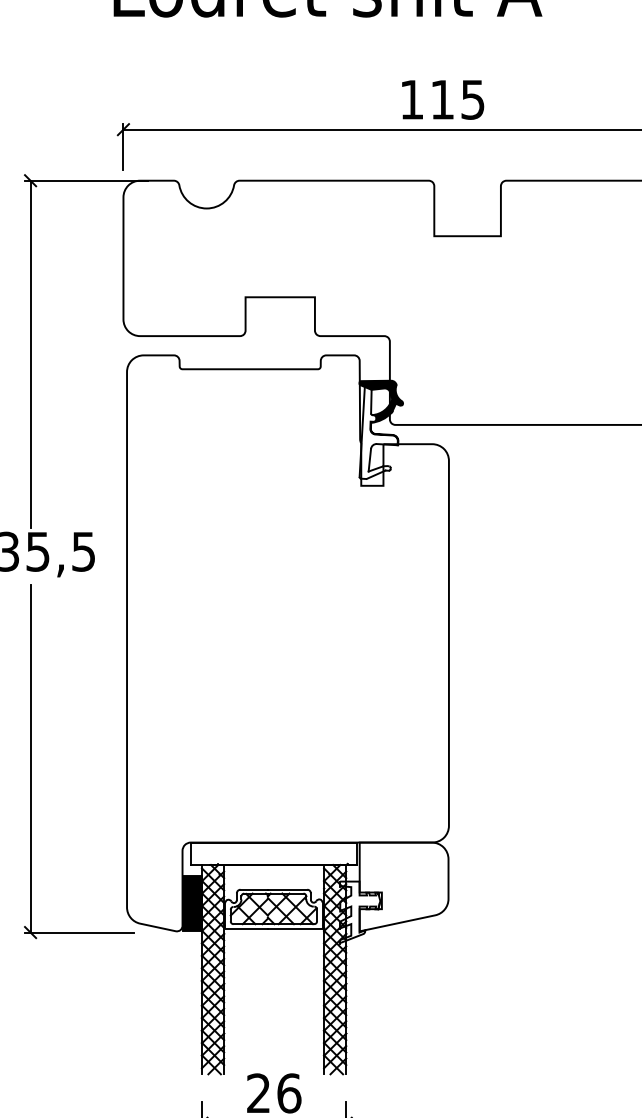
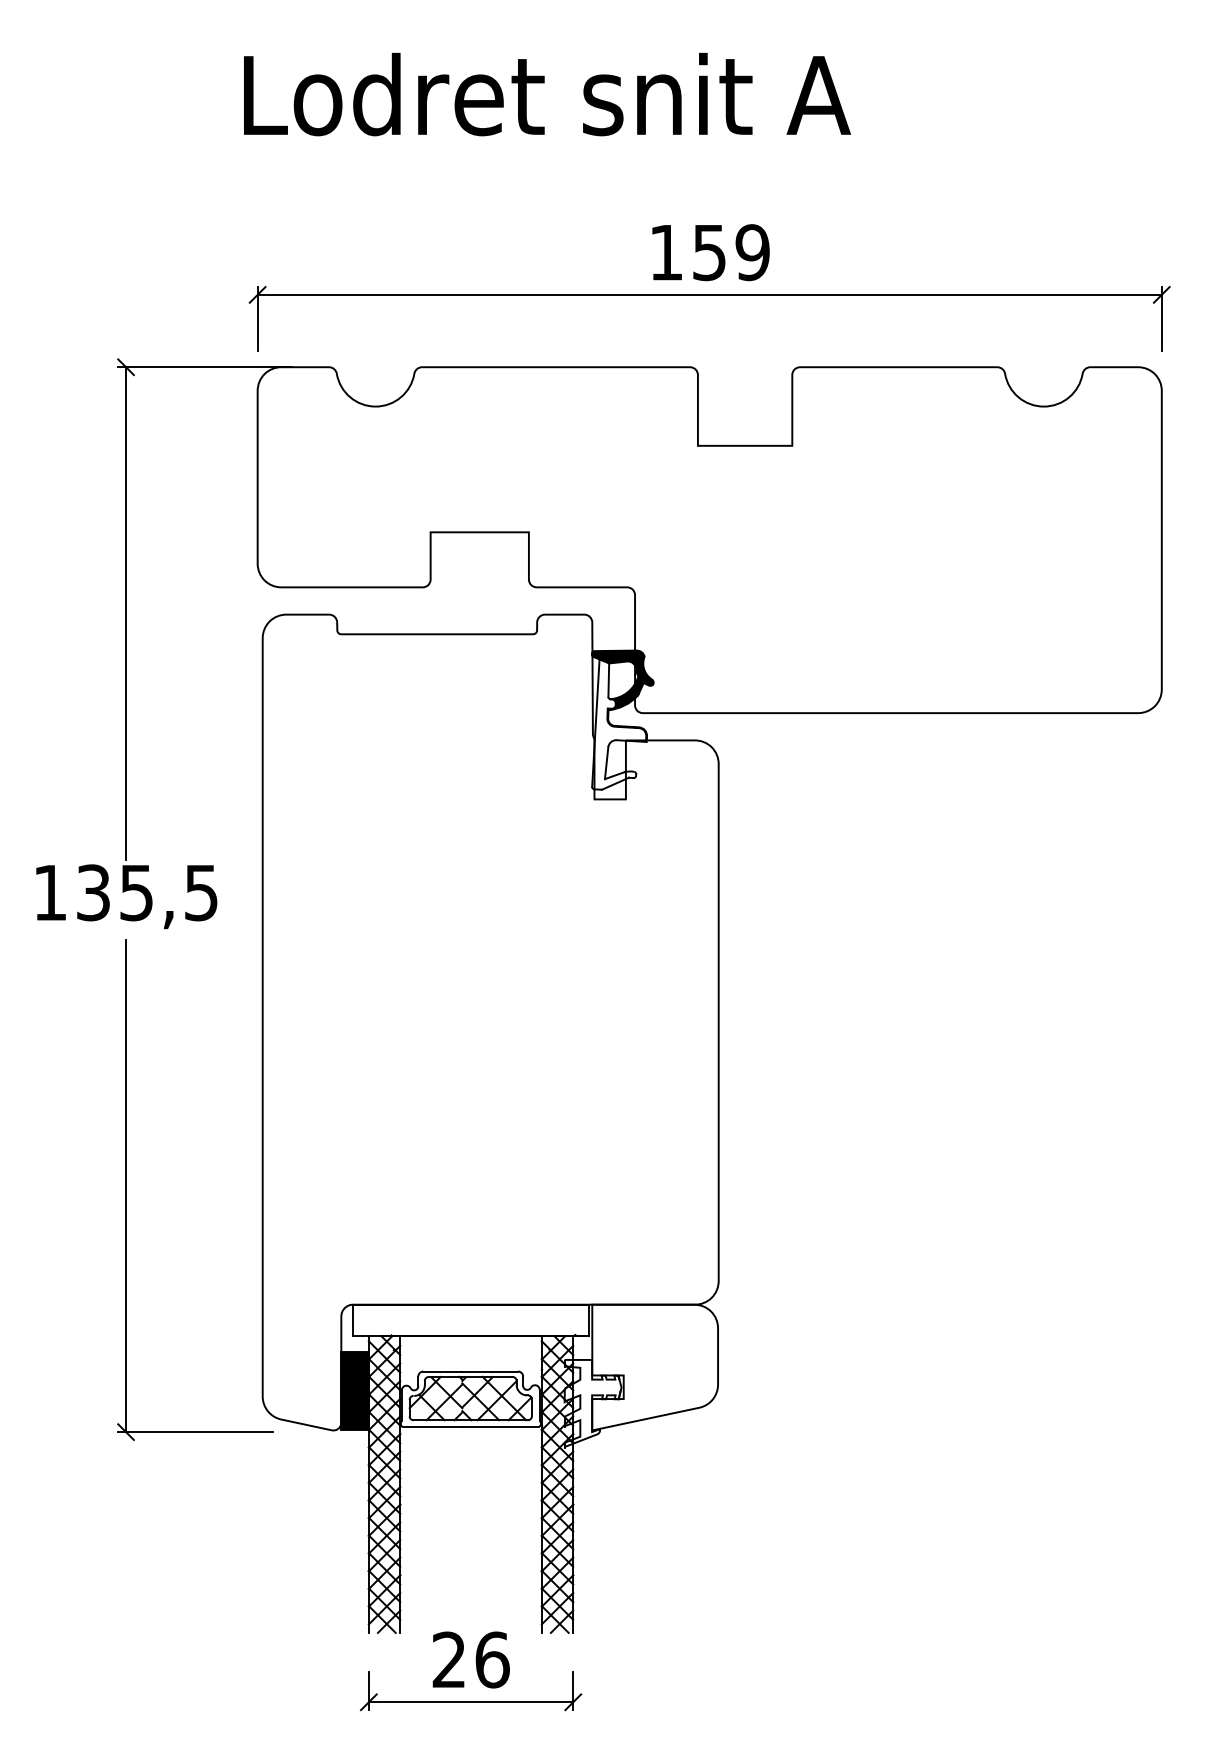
text: (457, 99) -> (731, 252), 115 -> 159

